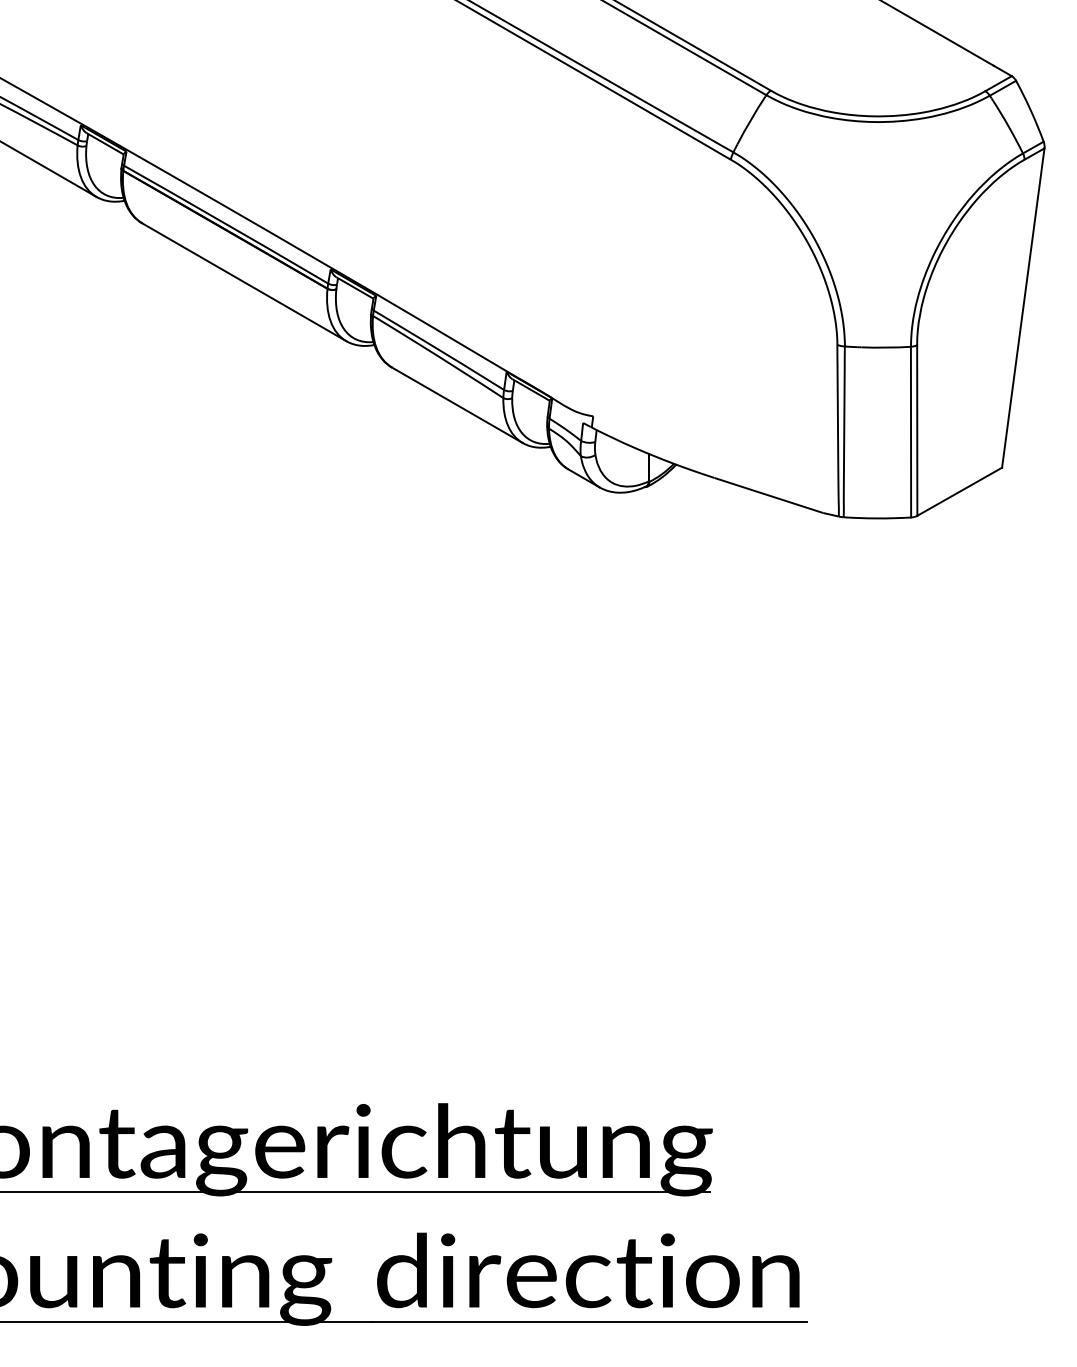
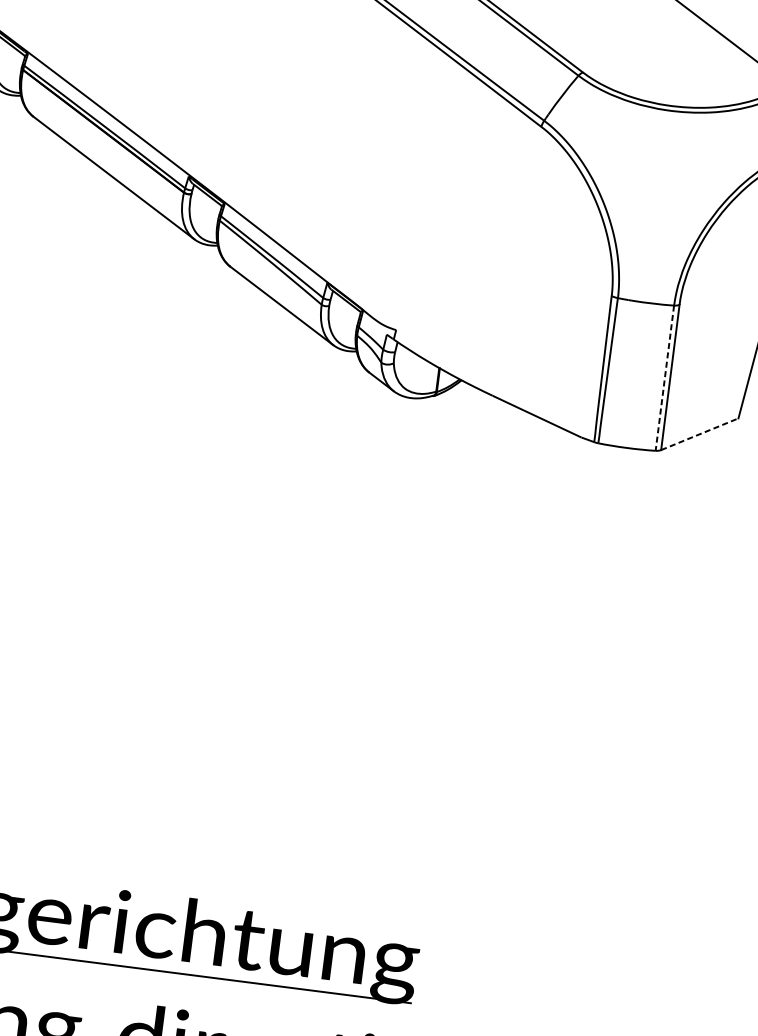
line: (911, 432) -> (665, 378), solid -> dashed
line: (959, 491) -> (699, 434), solid -> dashed

